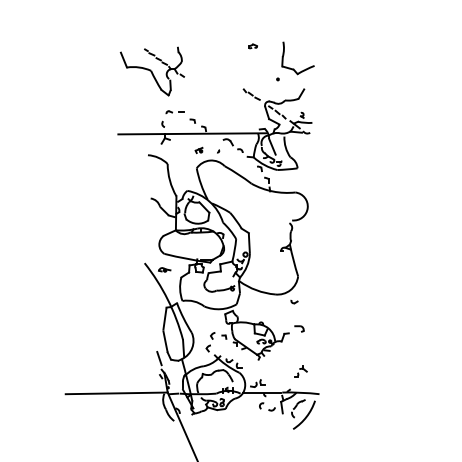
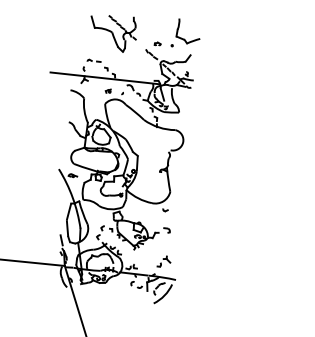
part: (252, 46) -> (157, 44), moved
part: (151, 71) -> (112, 32), moved
part: (301, 371) -> (164, 261), size x1.43

